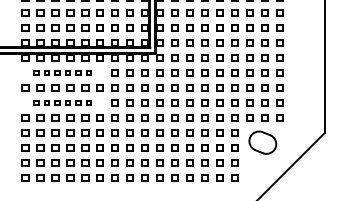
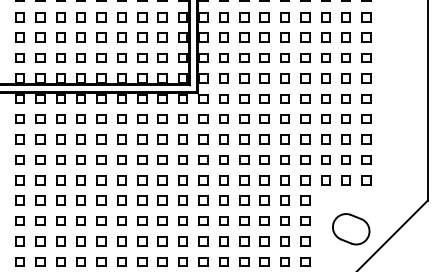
part: (62, 72) -> (70, 118), size x1.43
part: (62, 102) -> (70, 159), size x1.43
part: (262, 142) -> (350, 228), moved

